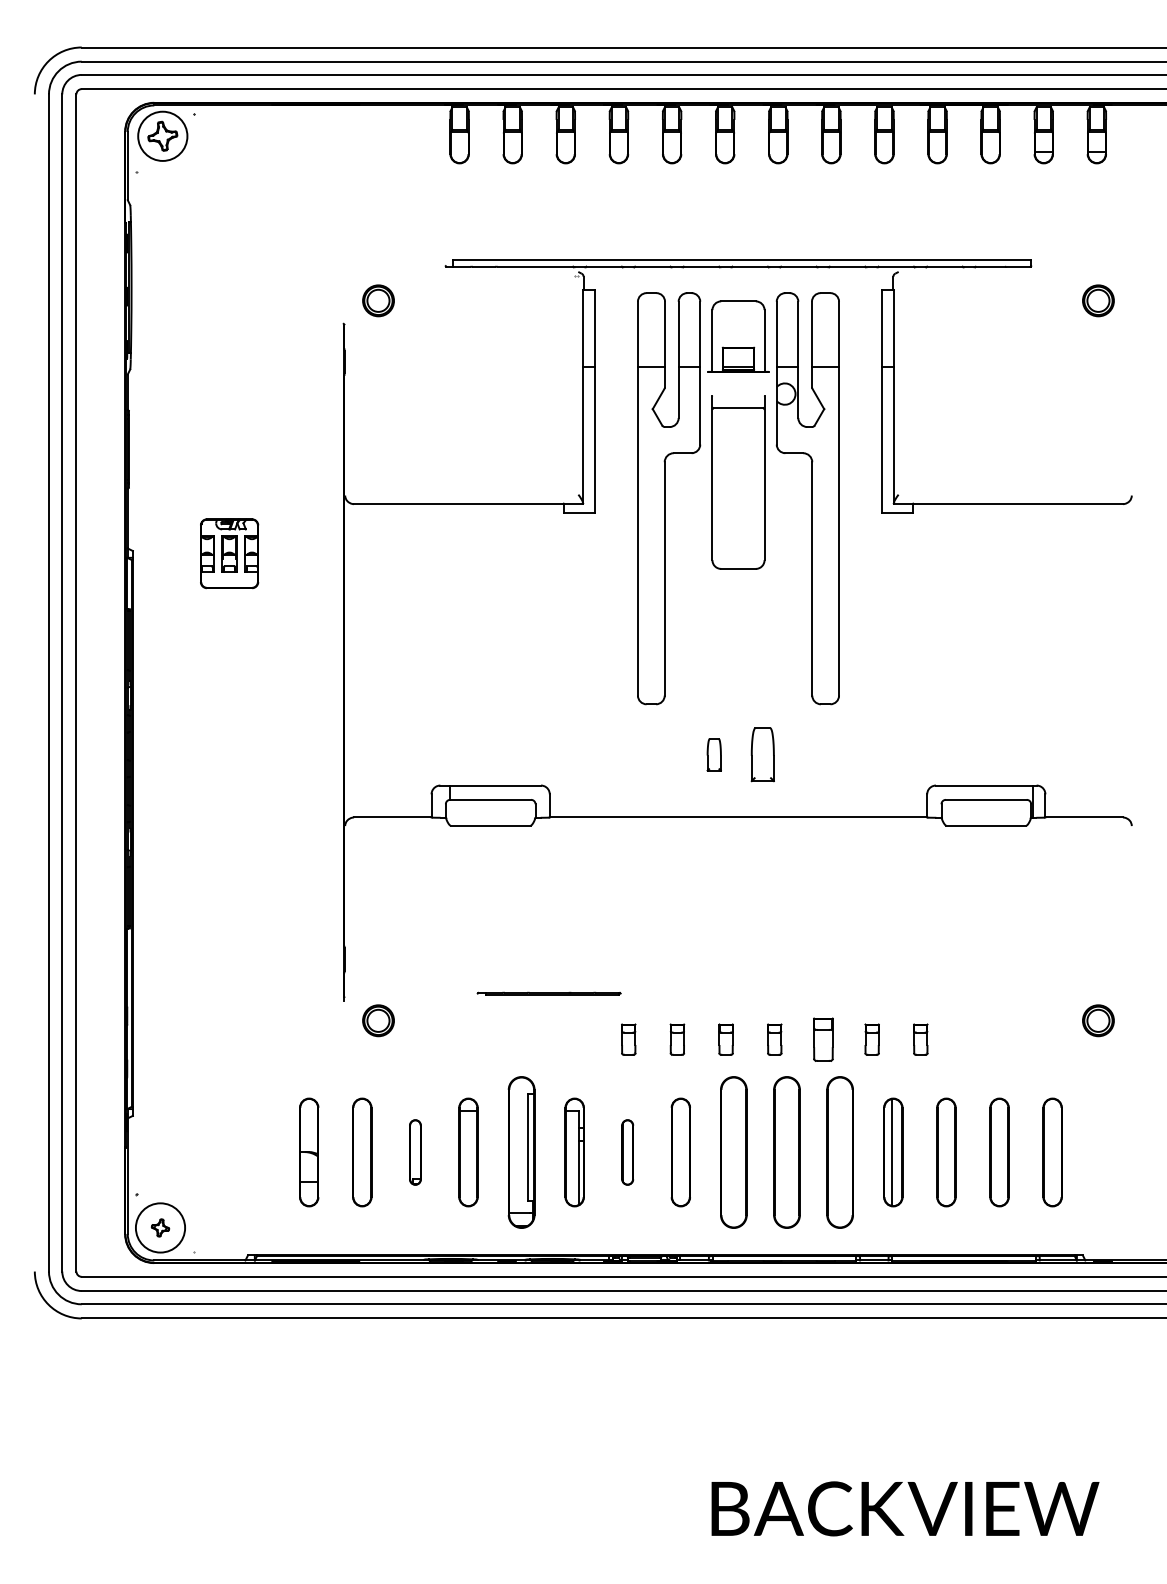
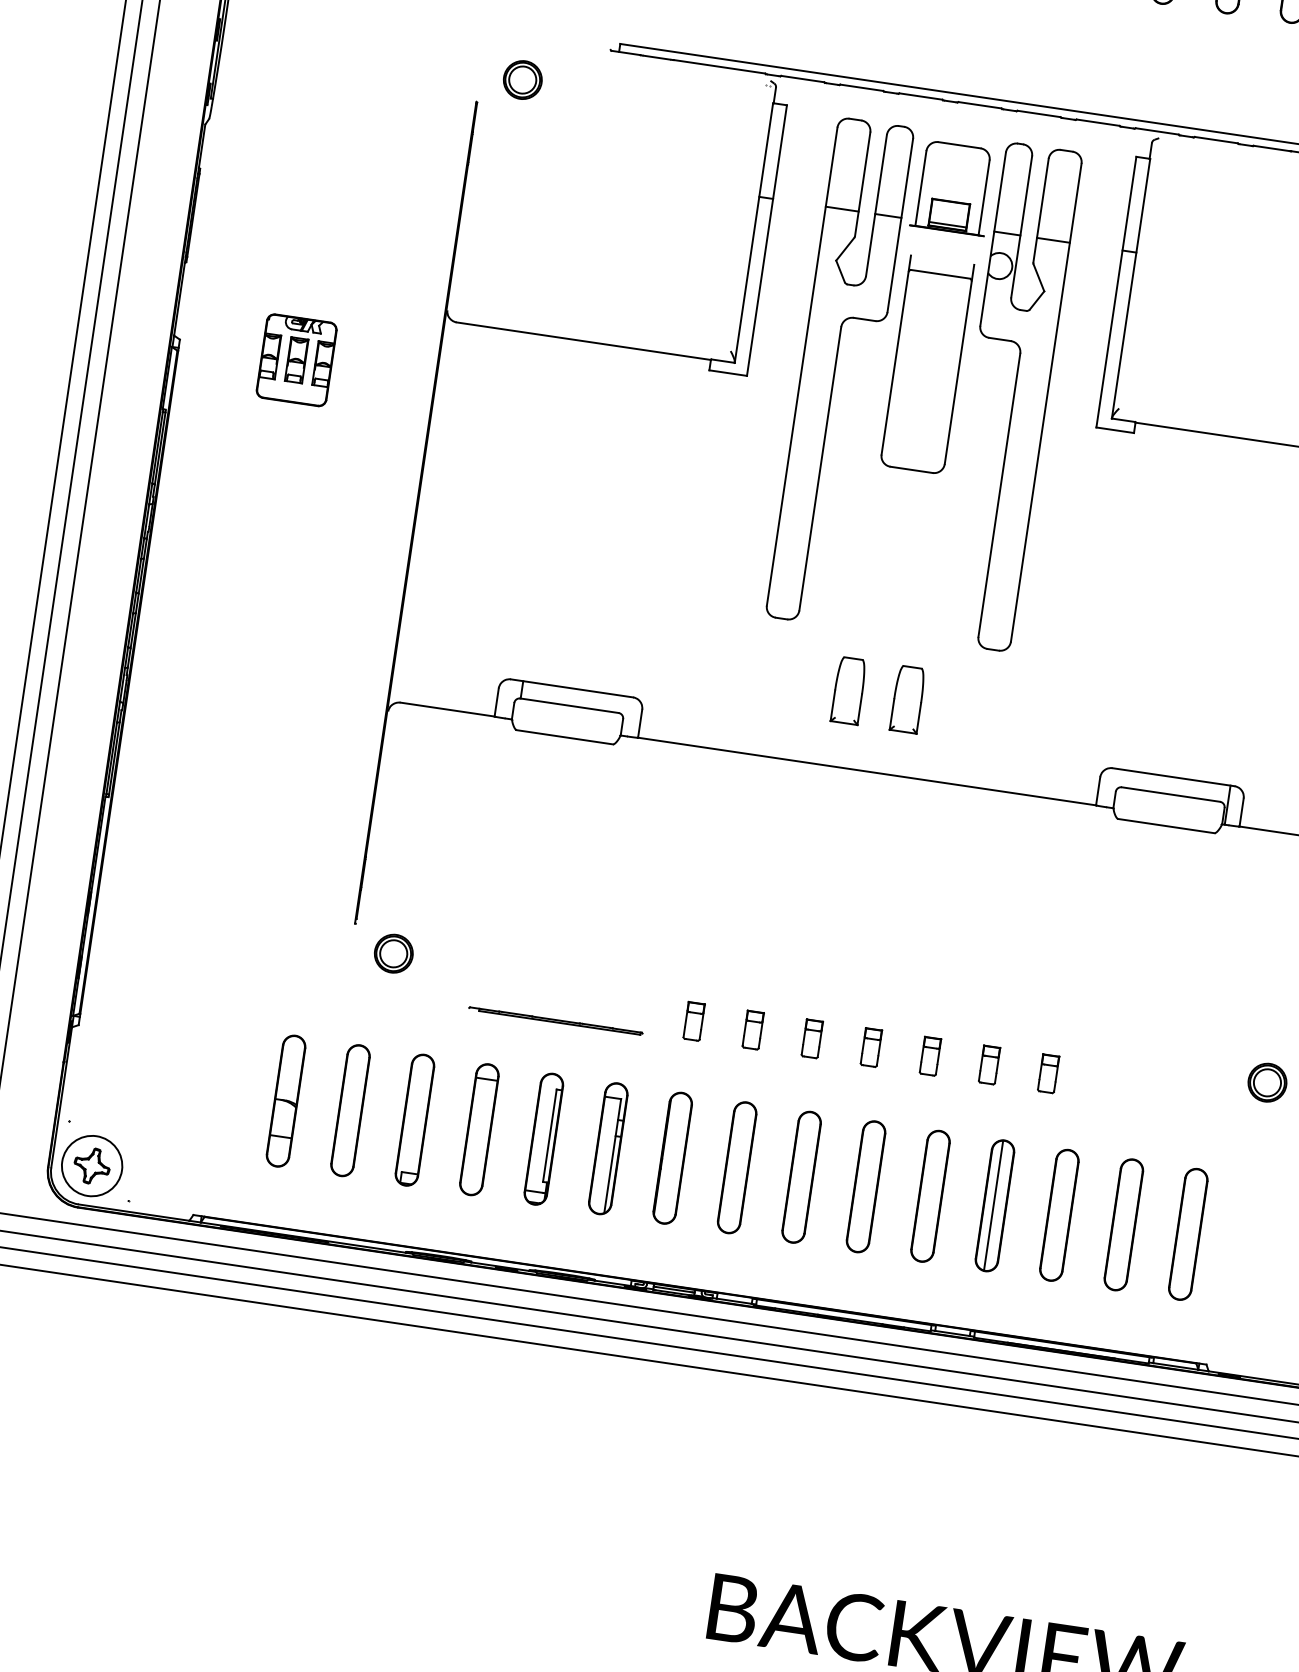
part: (714, 754) -> (849, 690), size x1.67
line: (548, 993) -> (555, 1020), moved
part: (823, 1039) -> (930, 1056), size x0.71
part: (415, 1152) -> (415, 1120), size x1.67
part: (521, 1152) -> (543, 1139), size x0.71
part: (627, 1152) -> (672, 1158), size x1.67
part: (734, 1152) -> (802, 1177), size x0.71
part: (787, 1152) -> (866, 1186), size x0.71
part: (840, 1152) -> (930, 1196), size x0.71
part: (160, 1227) -> (92, 1165), size x1.67

